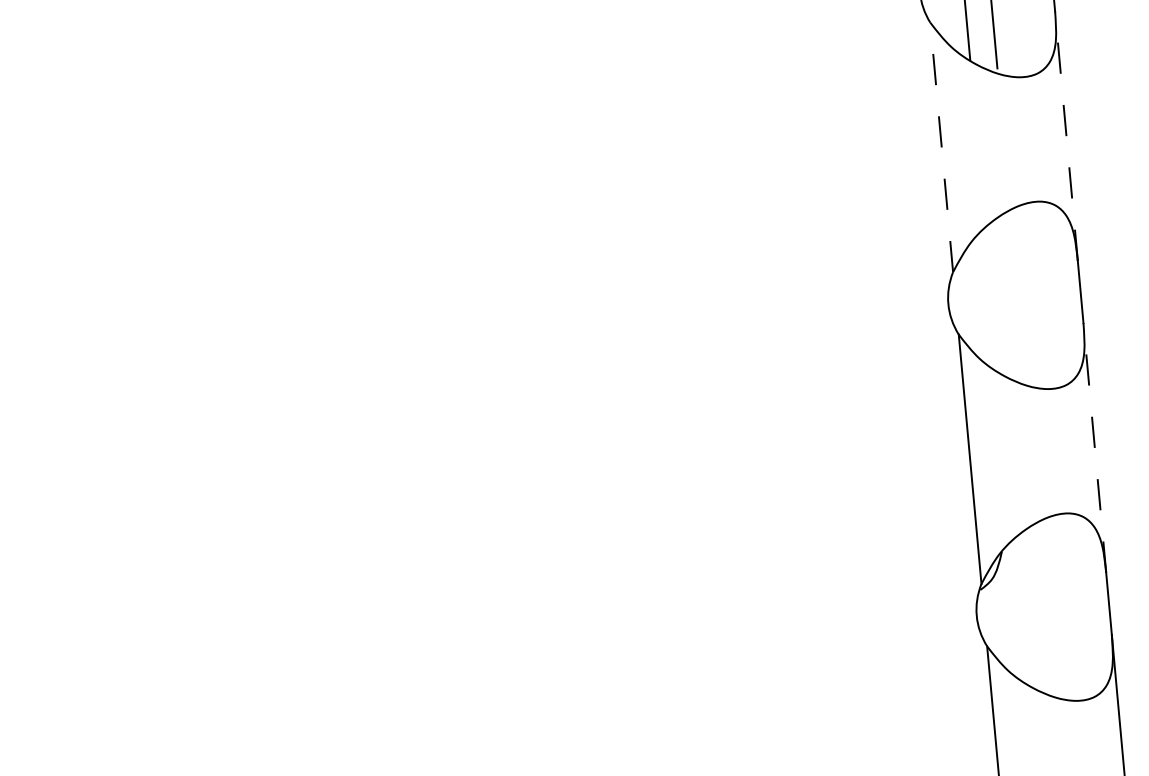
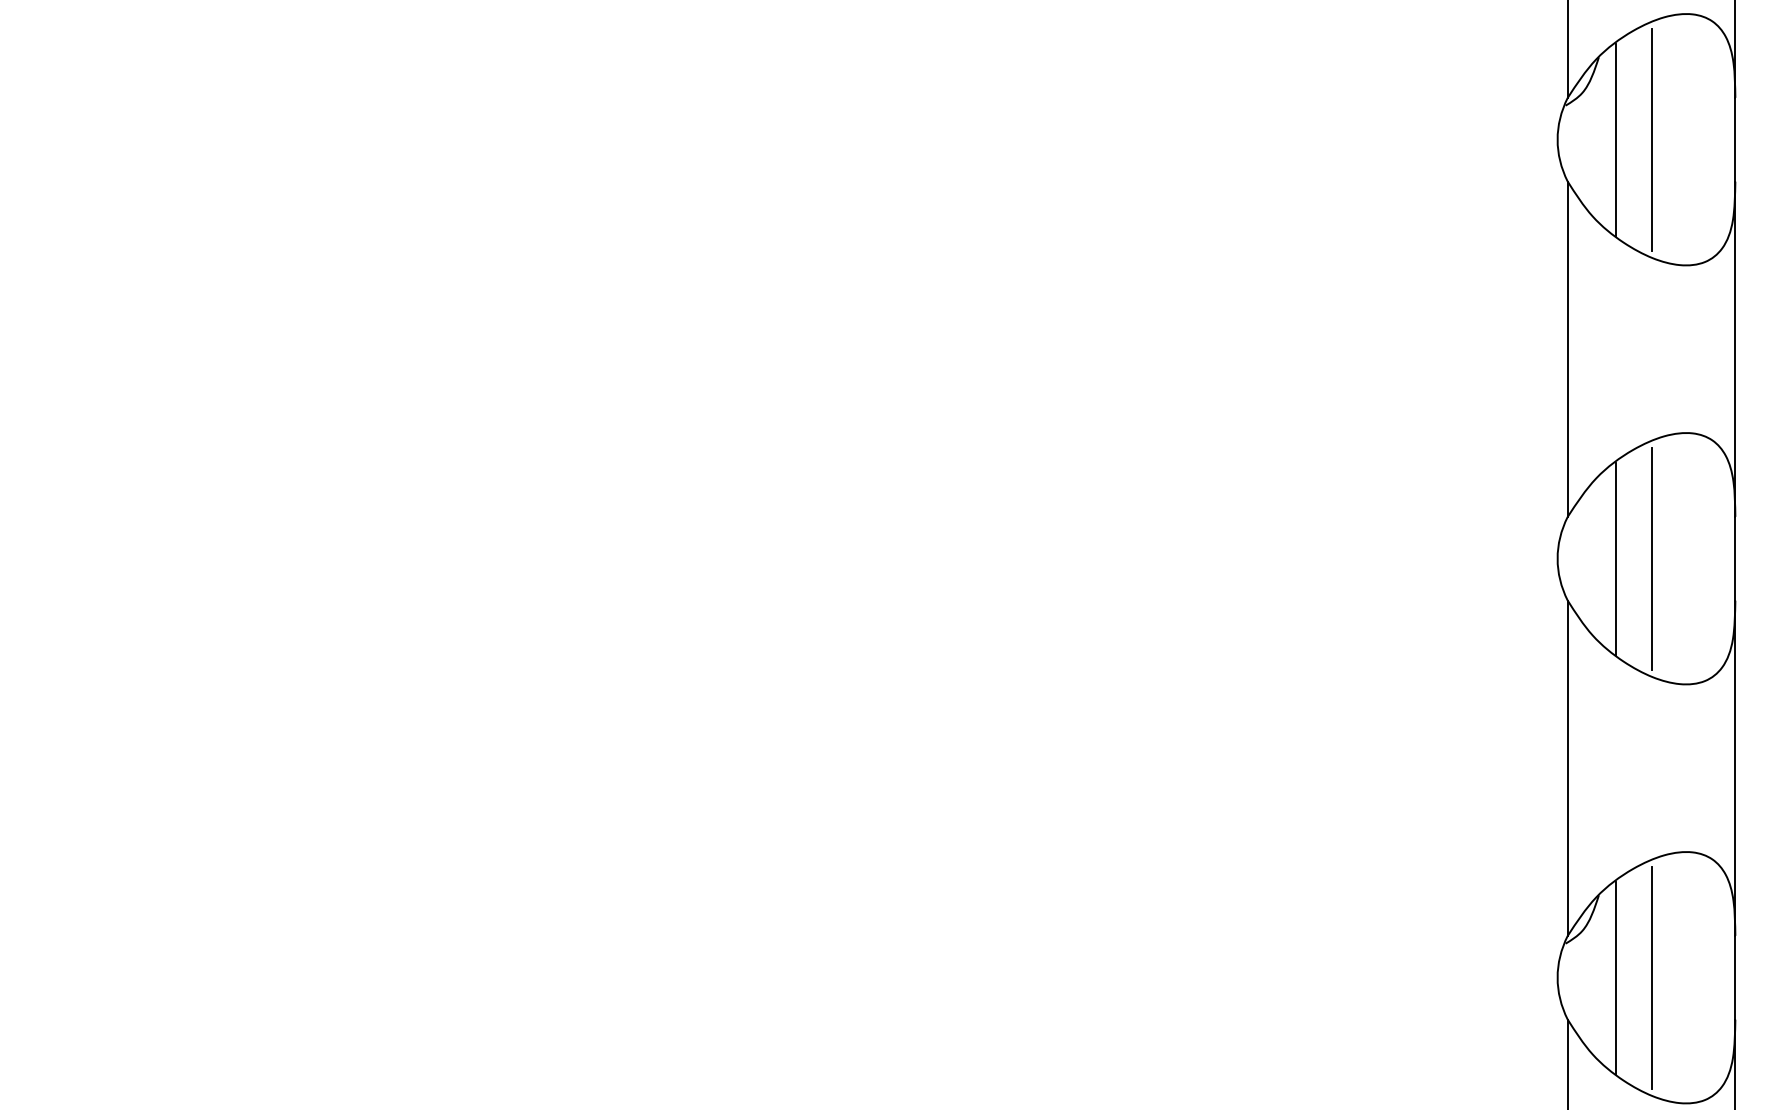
line: (1066, 136) -> (1735, 349), dashed -> solid
line: (941, 147) -> (1567, 349), dashed -> solid
line: (1018, 297) -> (1651, 558), added
line: (992, 299) -> (1616, 558), added
line: (1094, 448) -> (1735, 768), dashed -> solid
line: (1046, 609) -> (1651, 977), added
line: (1020, 611) -> (1616, 977), added

